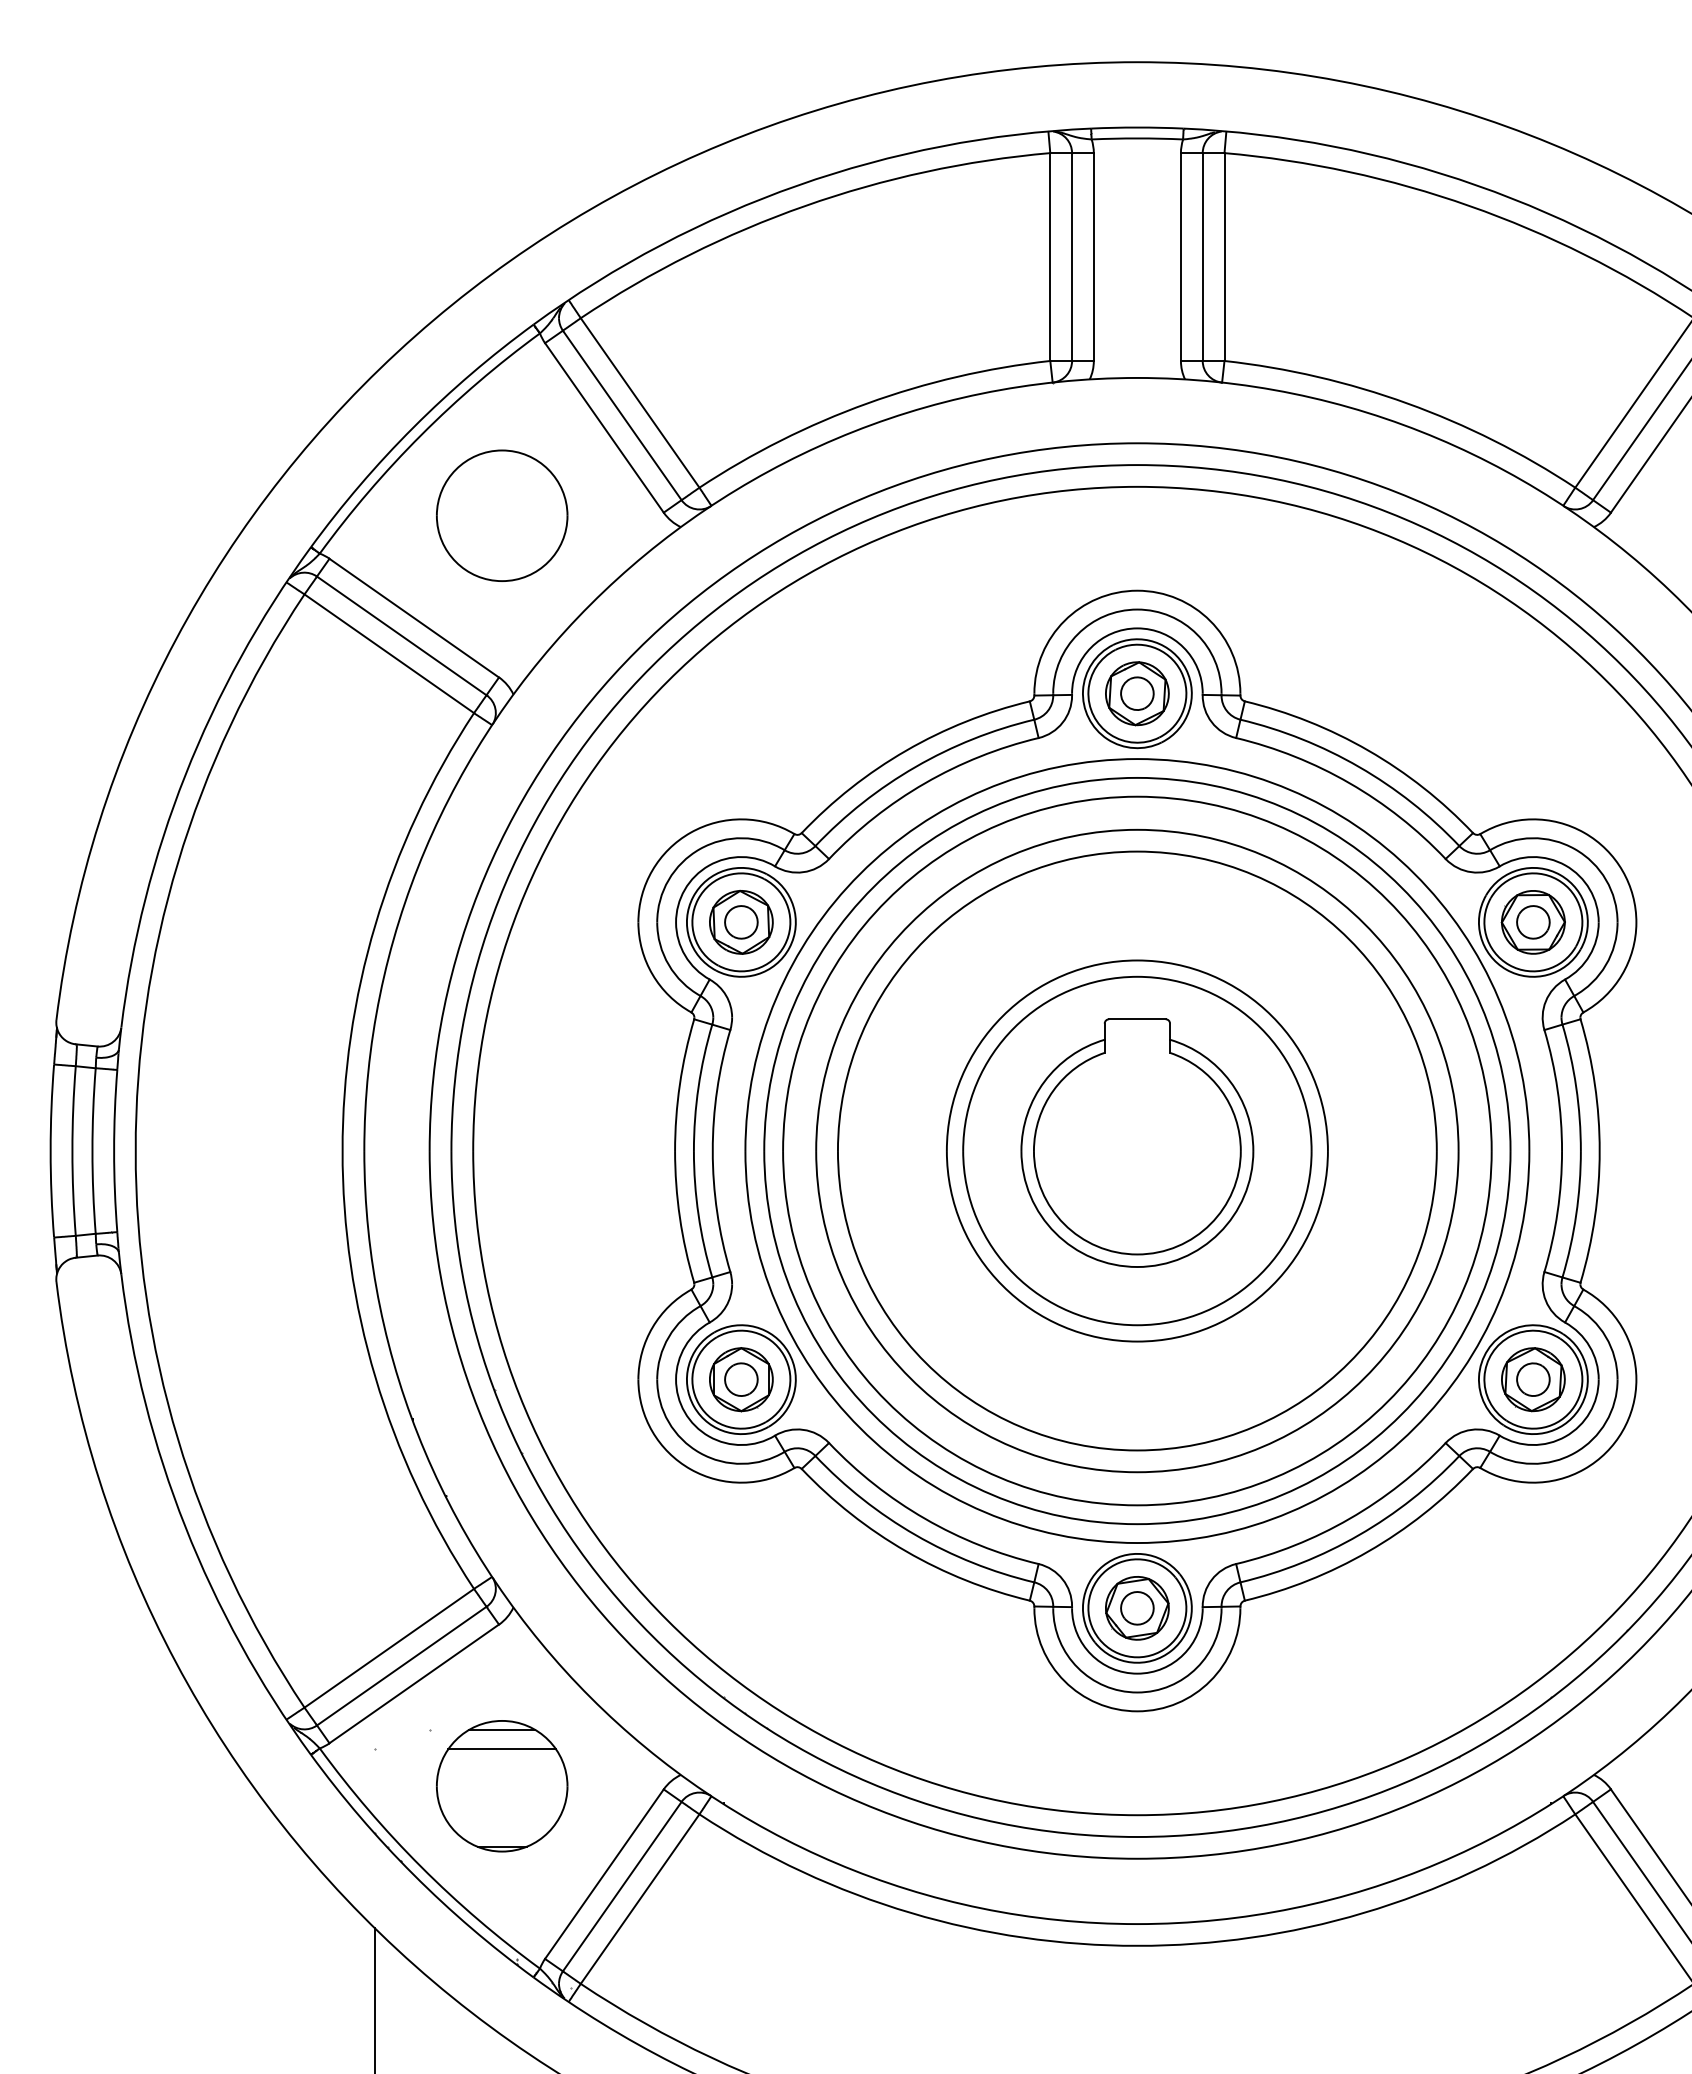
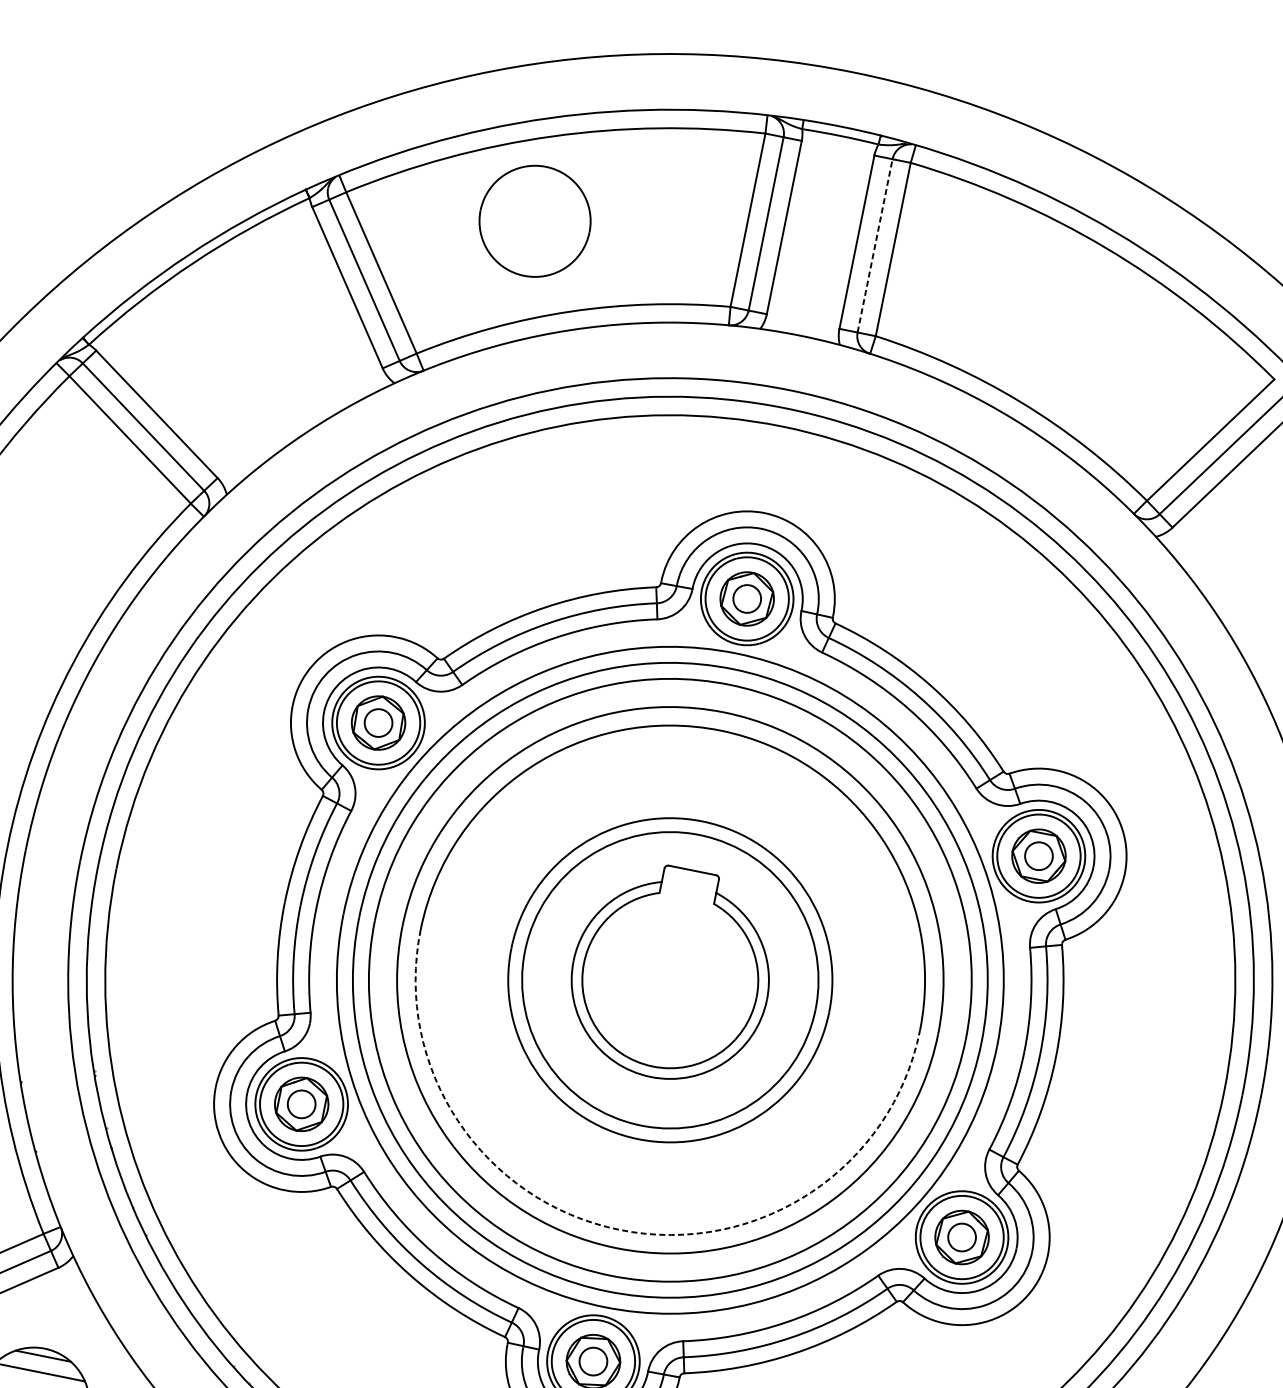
line: (1202, 257) -> (874, 246), solid -> dashed
part: (502, 515) -> (535, 221), moved
arc: (1137, 1450) -> (620, 1230), solid -> dashed

